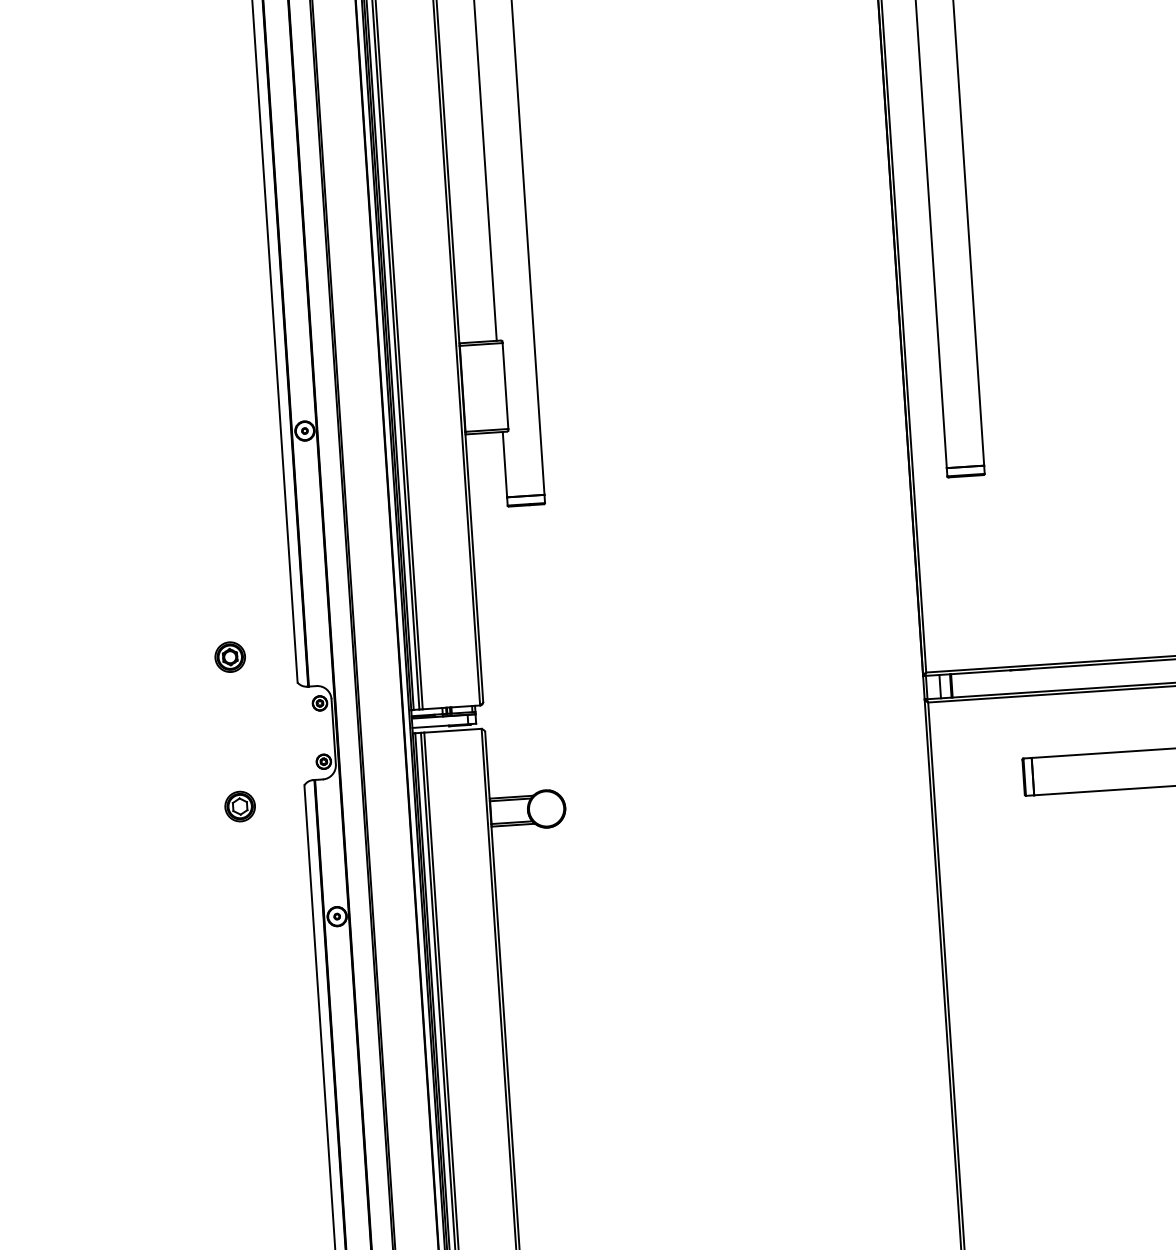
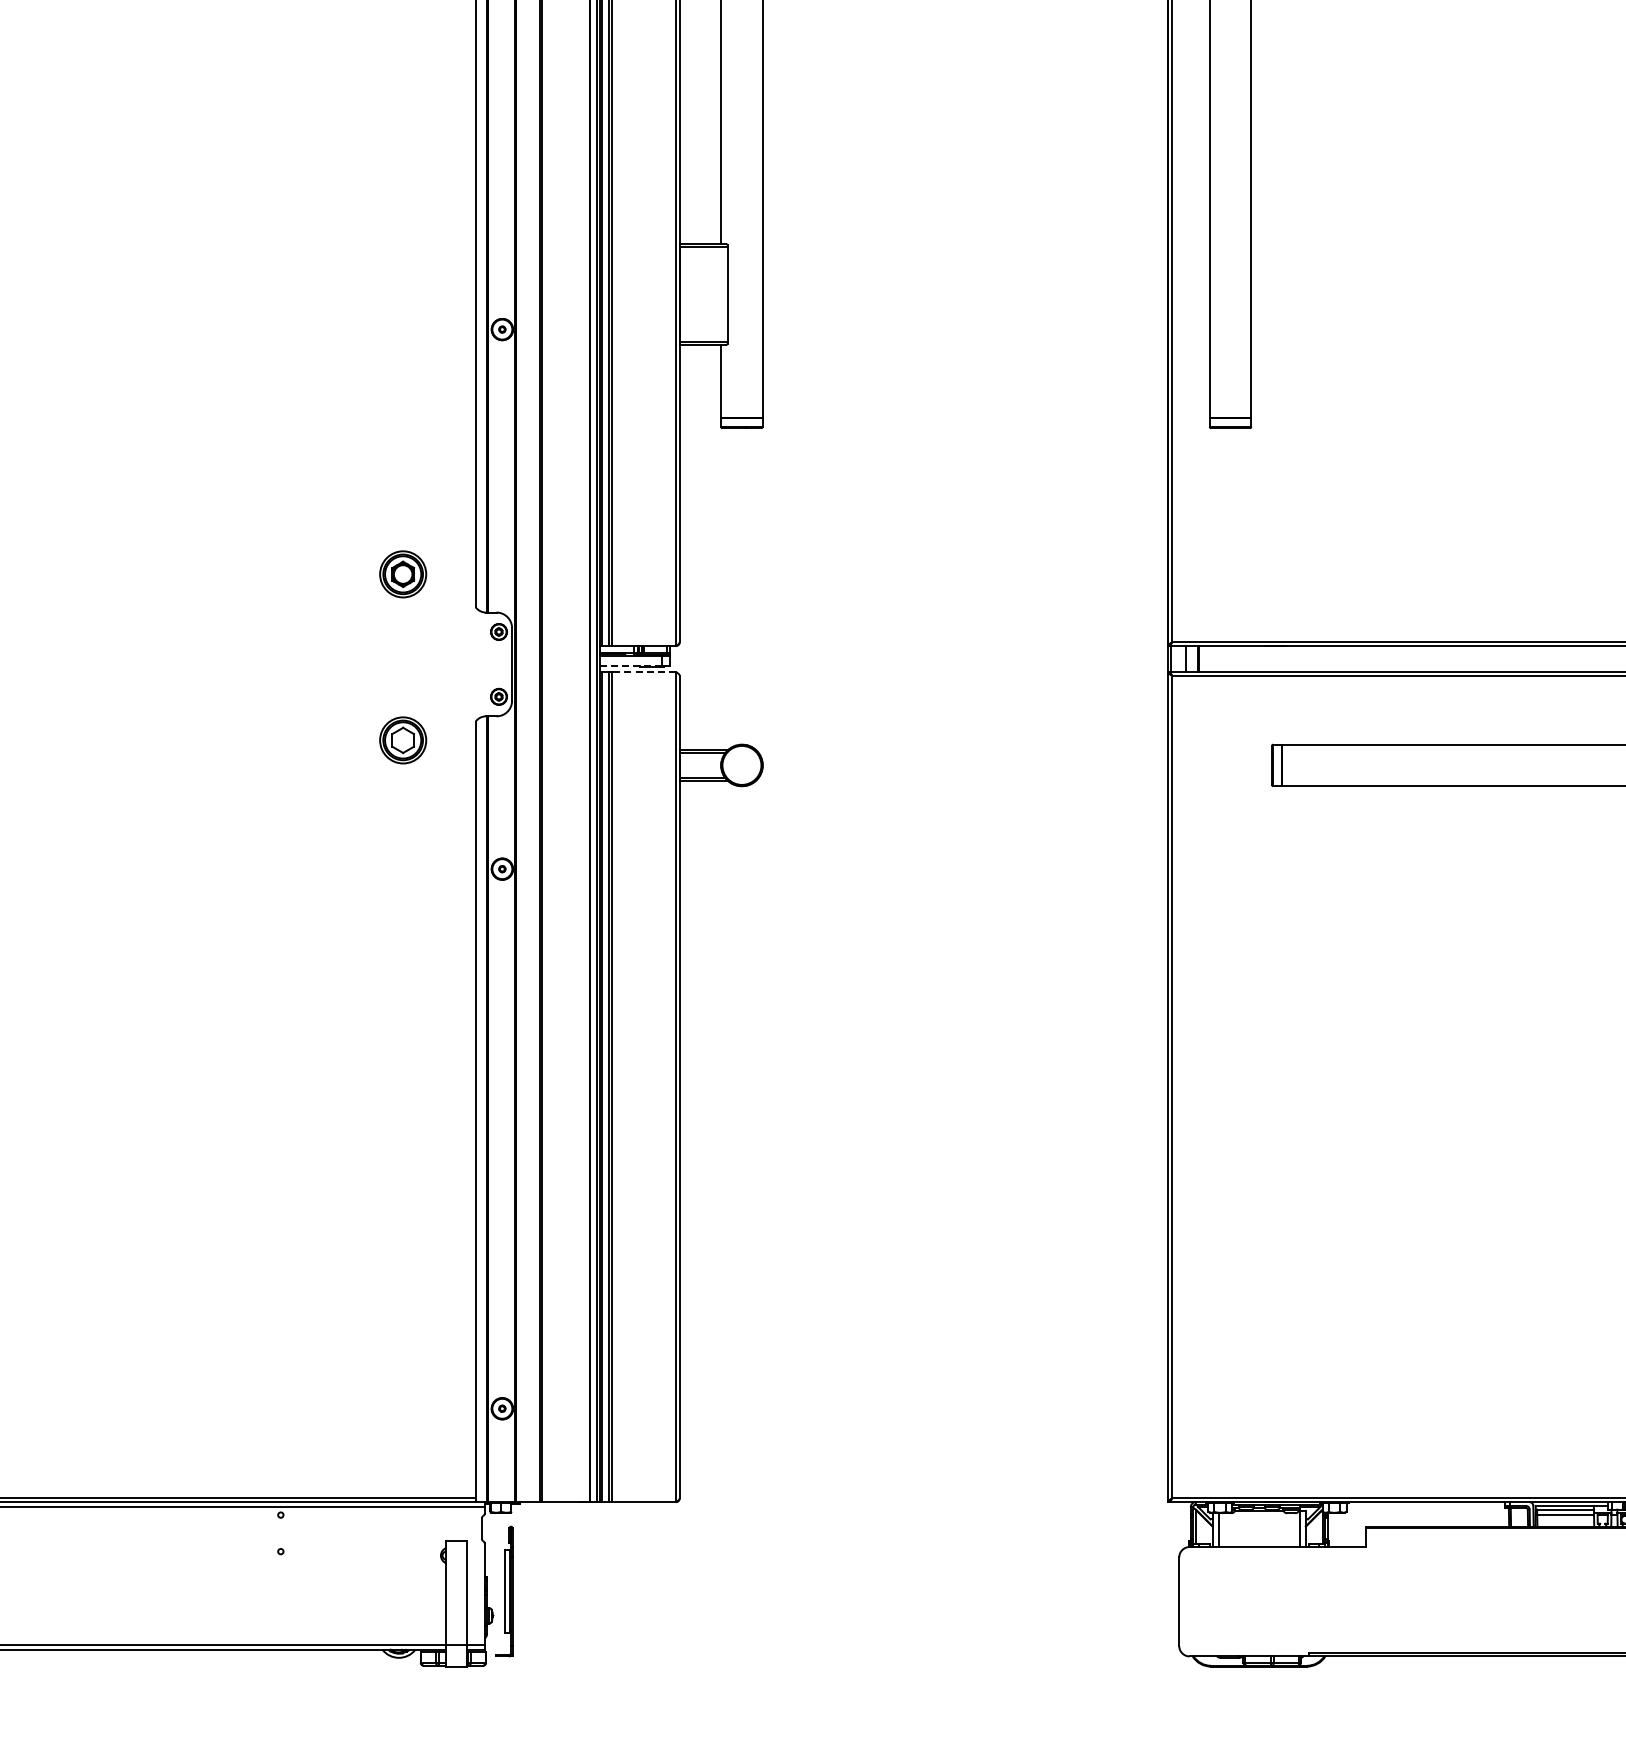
part: (229, 656) -> (402, 573), size x1.4
line: (441, 725) -> (631, 665), solid -> dashed
line: (453, 731) -> (644, 672), solid -> dashed
part: (239, 805) -> (402, 739), size x1.4

